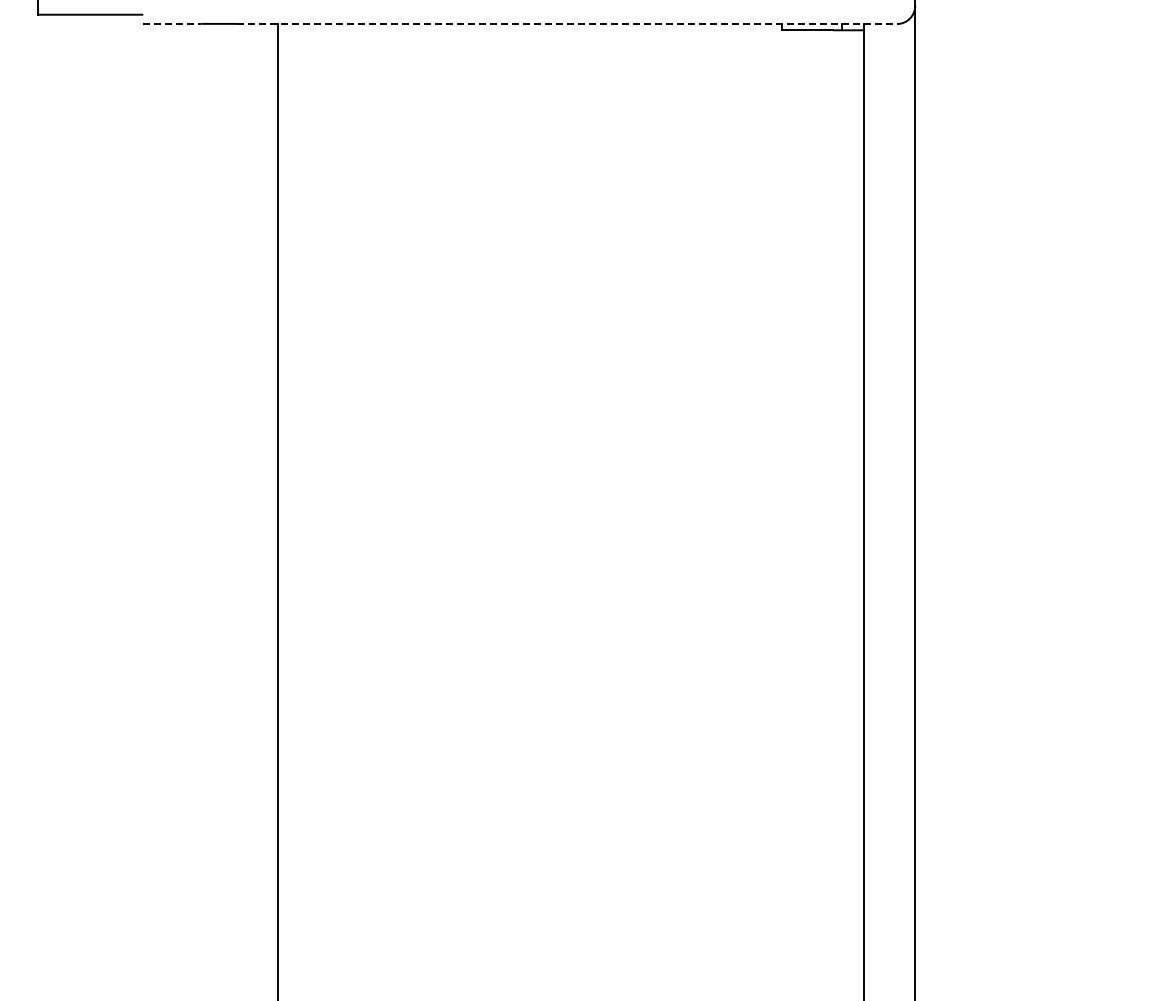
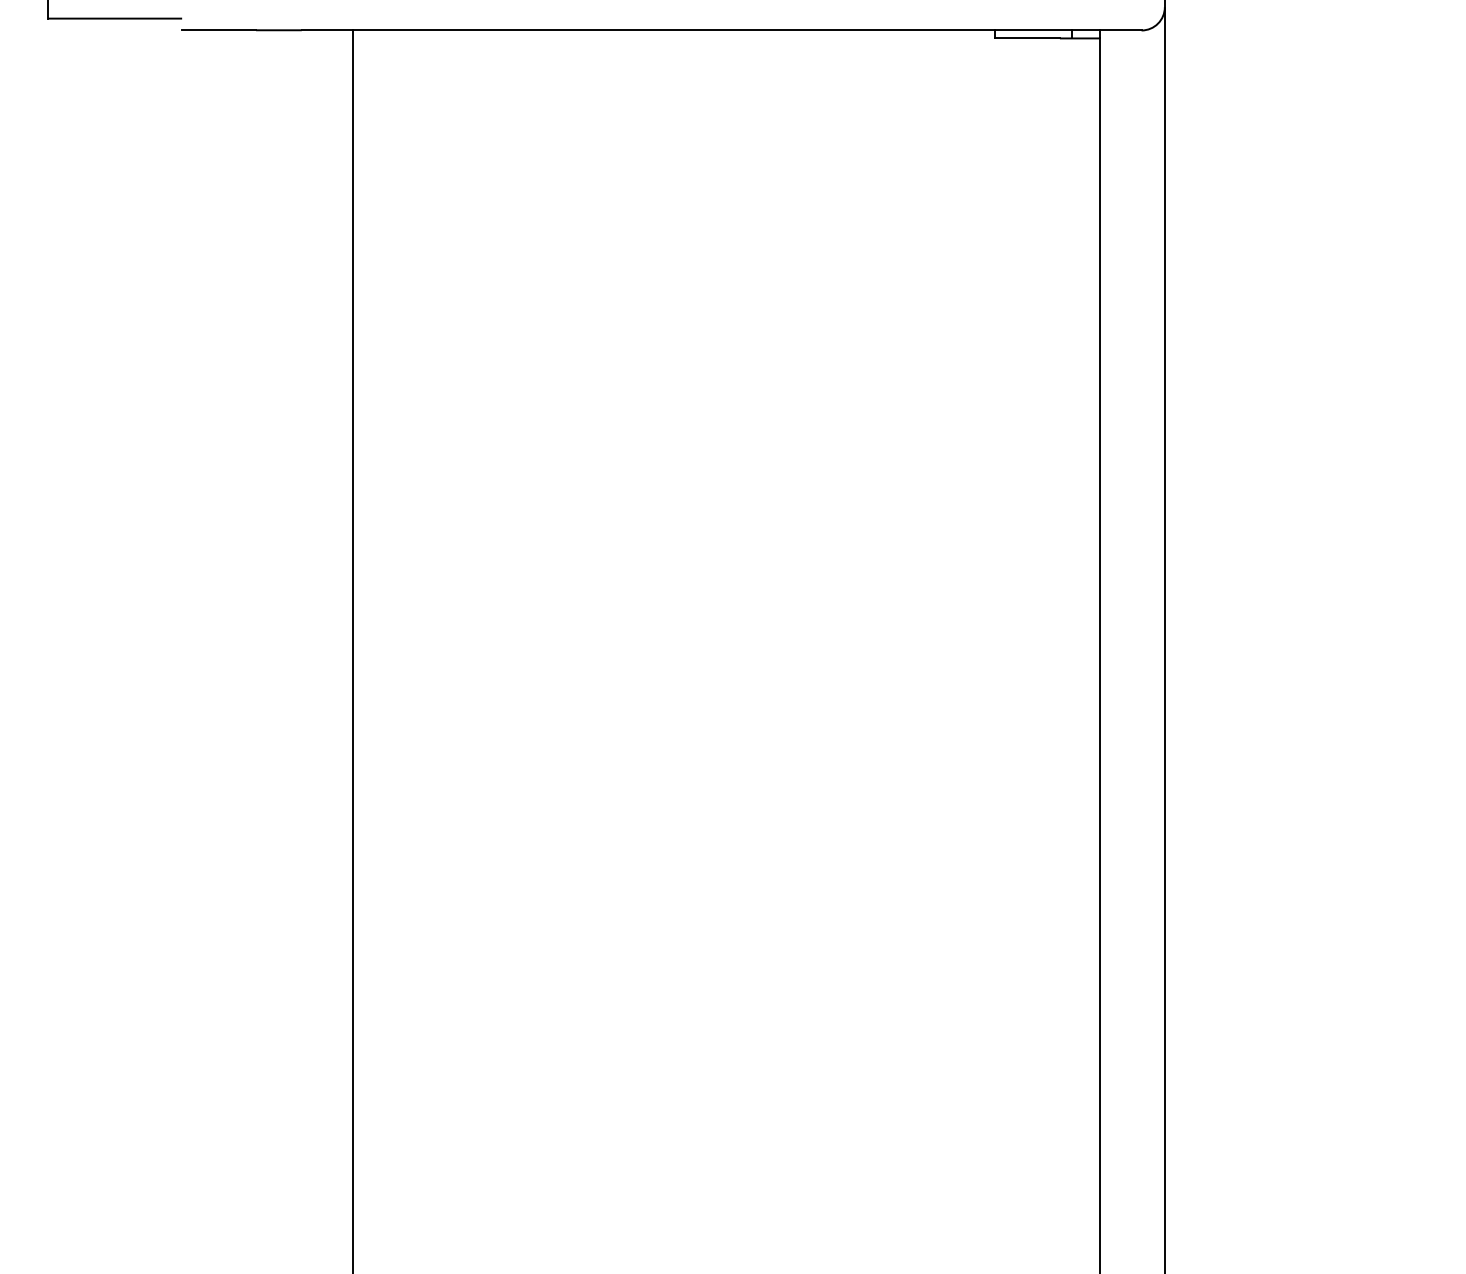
line: (172, 23) -> (219, 29), dashed -> solid
line: (567, 23) -> (722, 29), dashed -> solid

